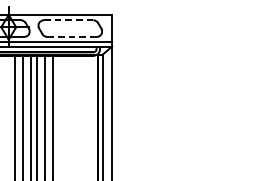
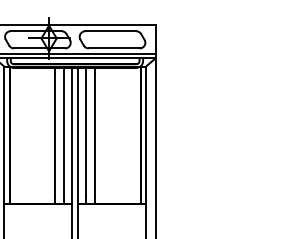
line: (69, 20) -> (111, 31), dashed -> solid
line: (71, 37) -> (113, 48), dashed -> solid

